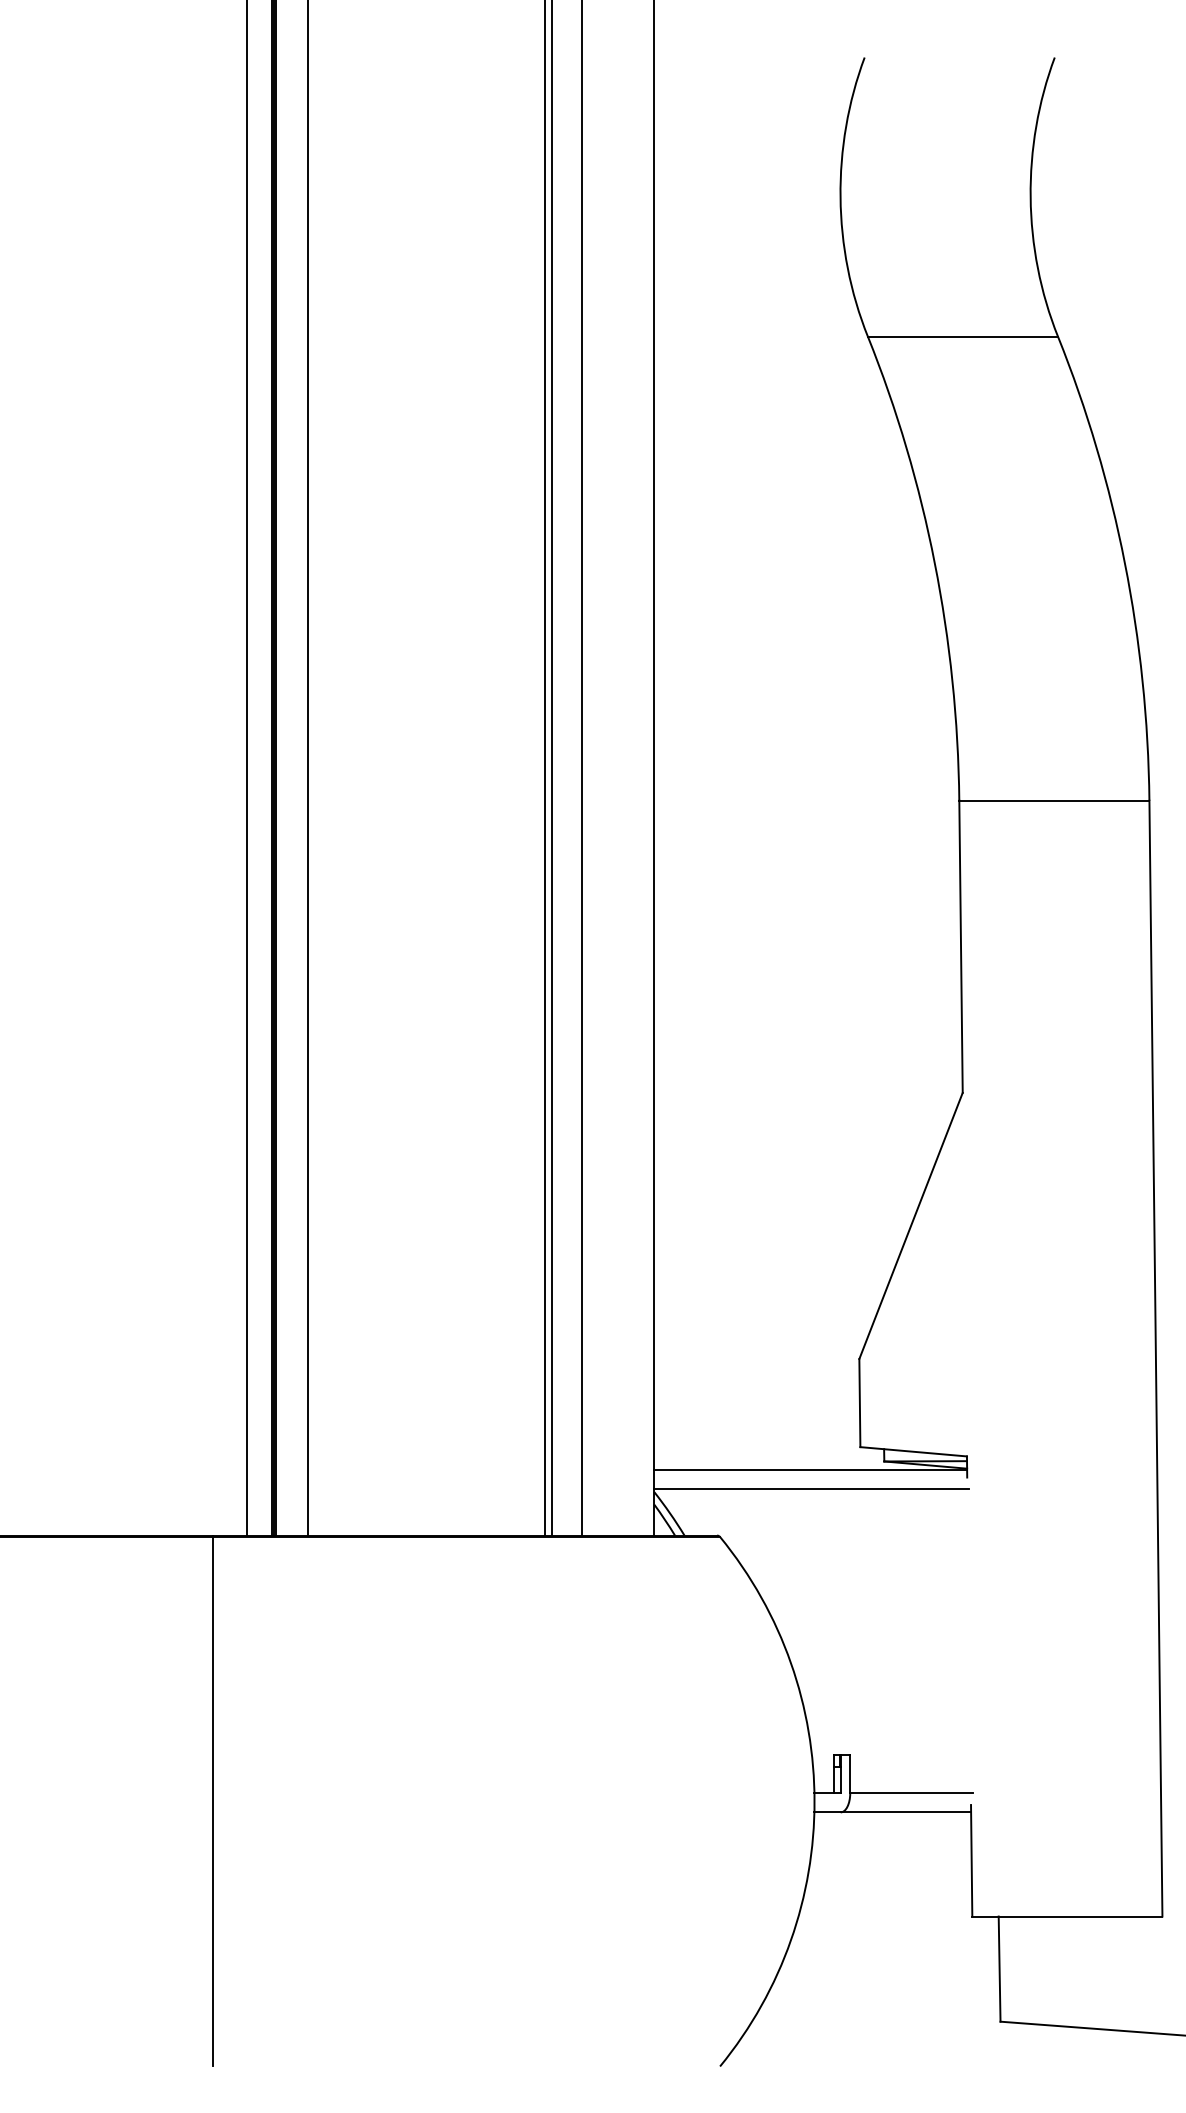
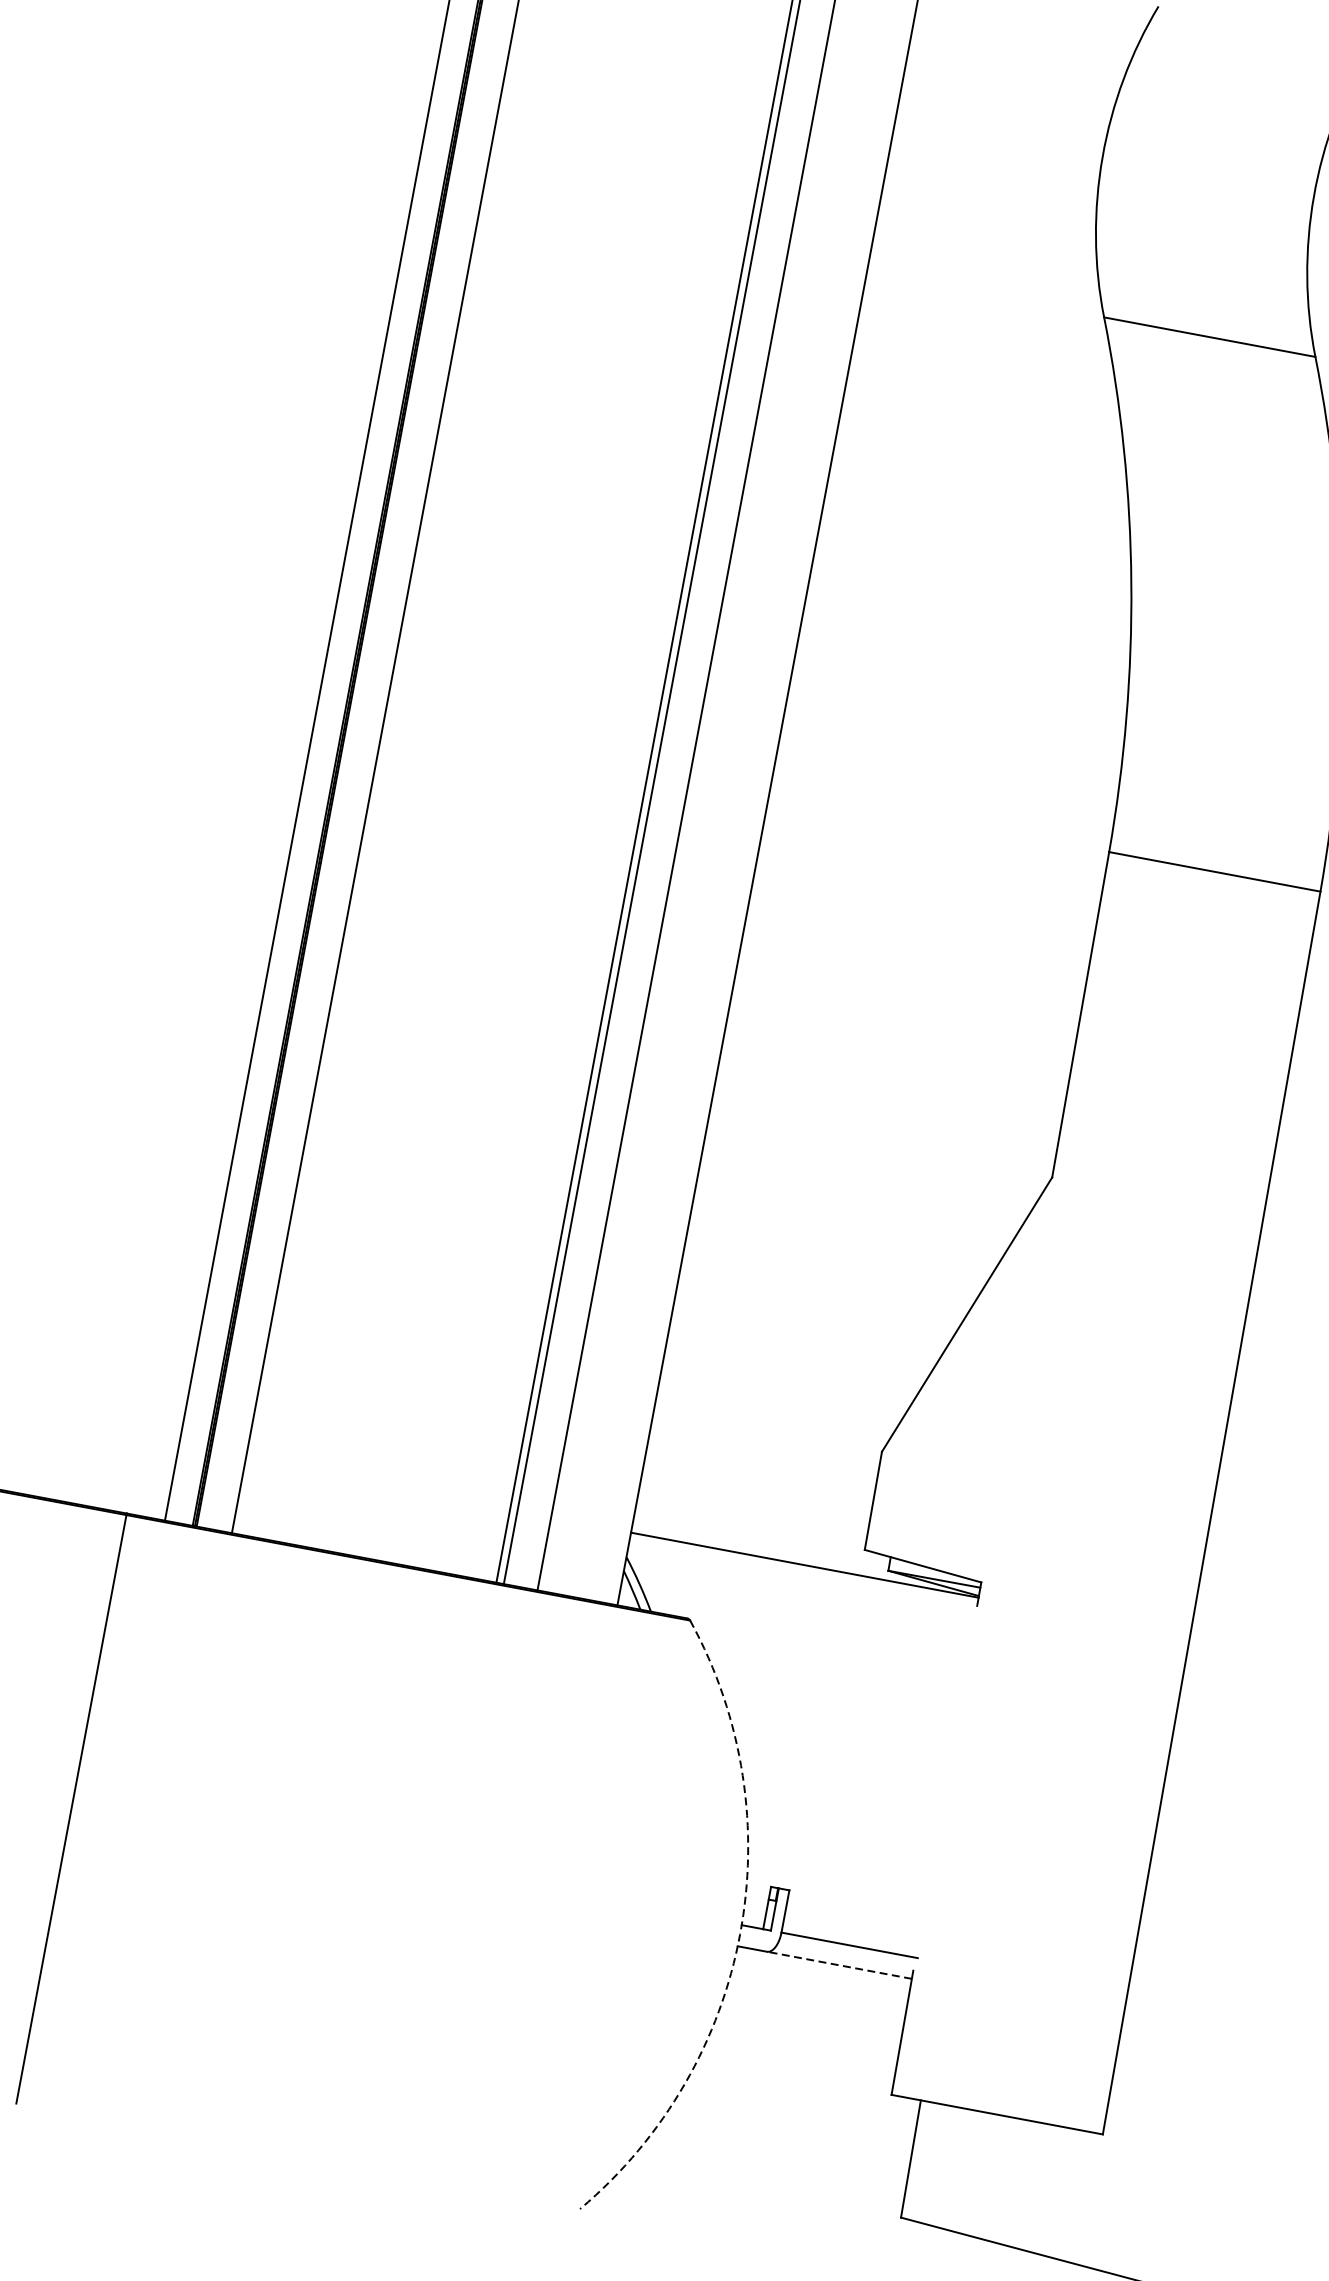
line: (811, 1489) -> (801, 1586), removed
arc: (814, 1801) -> (740, 1934), solid -> dashed
line: (905, 1812) -> (838, 1965), solid -> dashed

